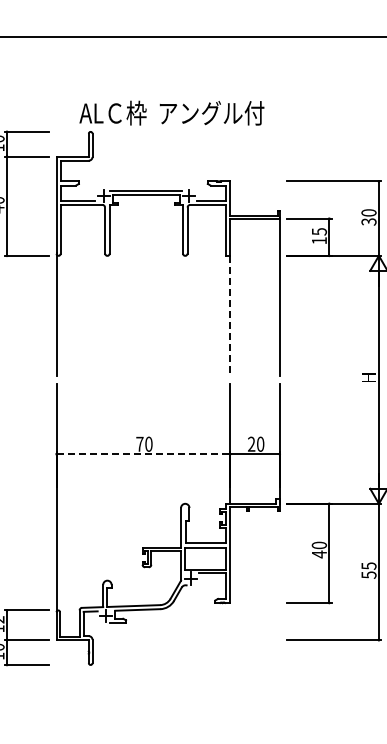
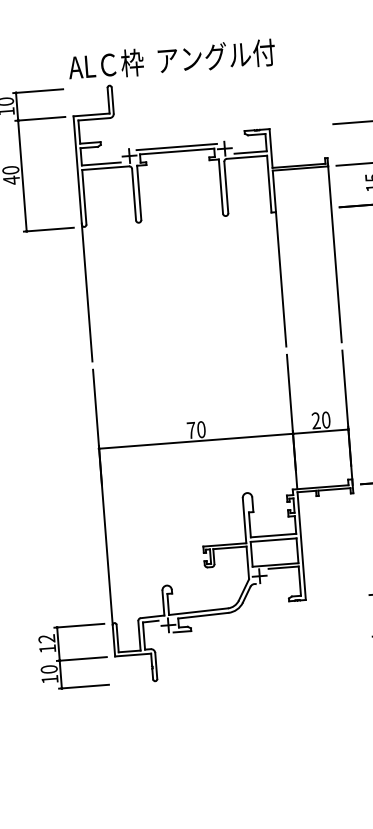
text: (171, 112) -> (171, 59), moved
line: (230, 316) -> (281, 279), dashed -> solid
line: (143, 454) -> (196, 441), dashed -> solid

